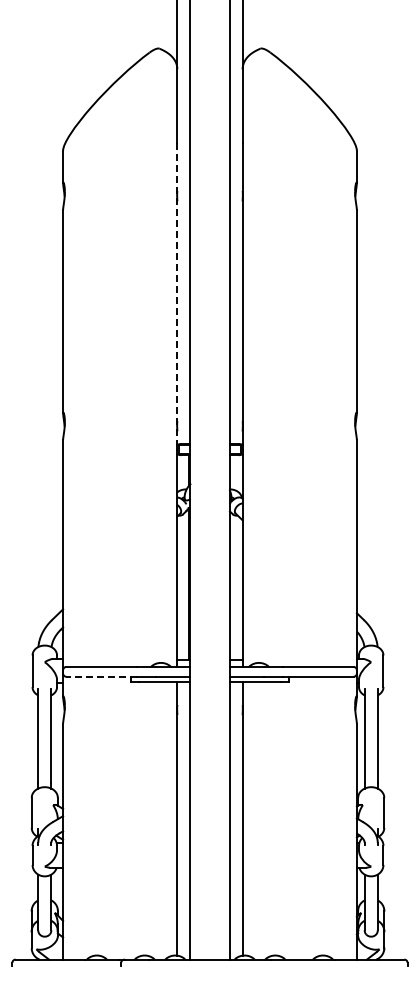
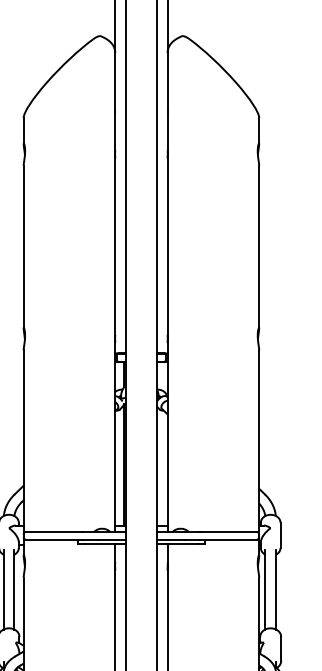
line: (177, 294) -> (115, 233), dashed -> solid
line: (101, 676) -> (54, 539), dashed -> solid

